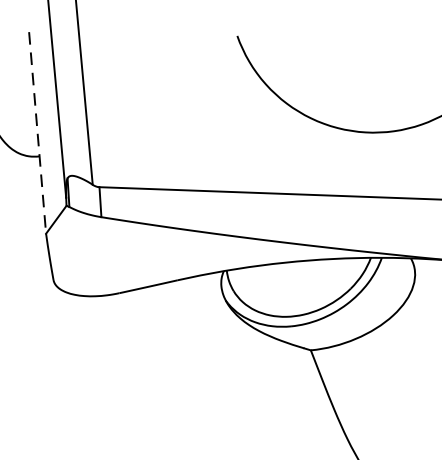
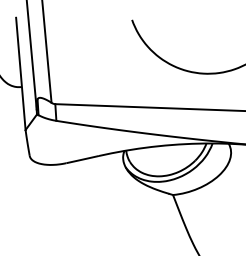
line: (36, 133) -> (20, 74), dashed -> solid

